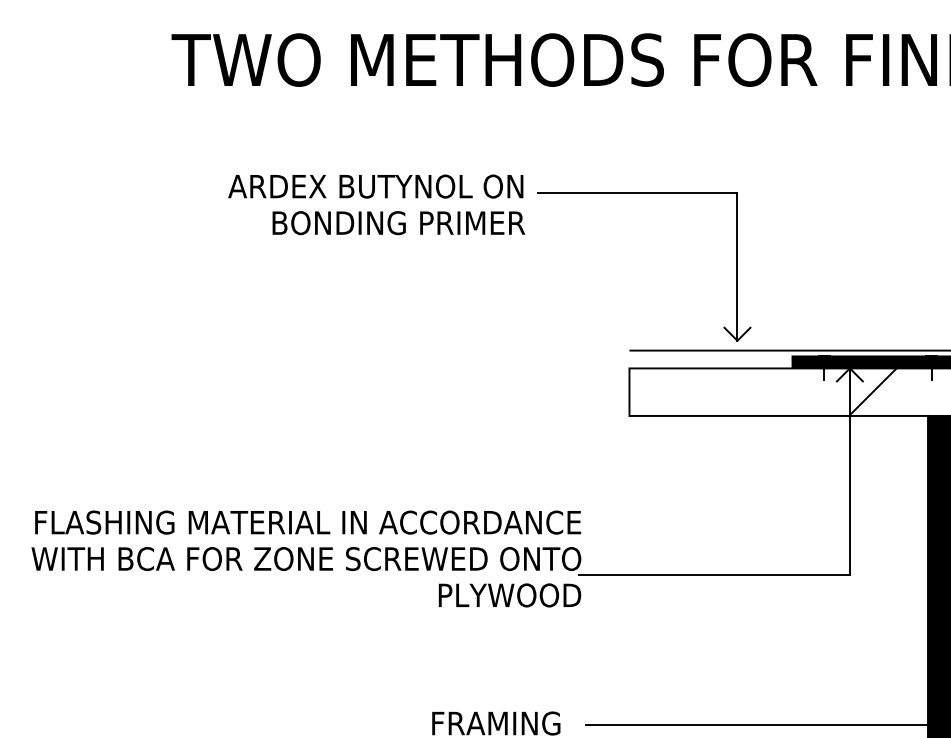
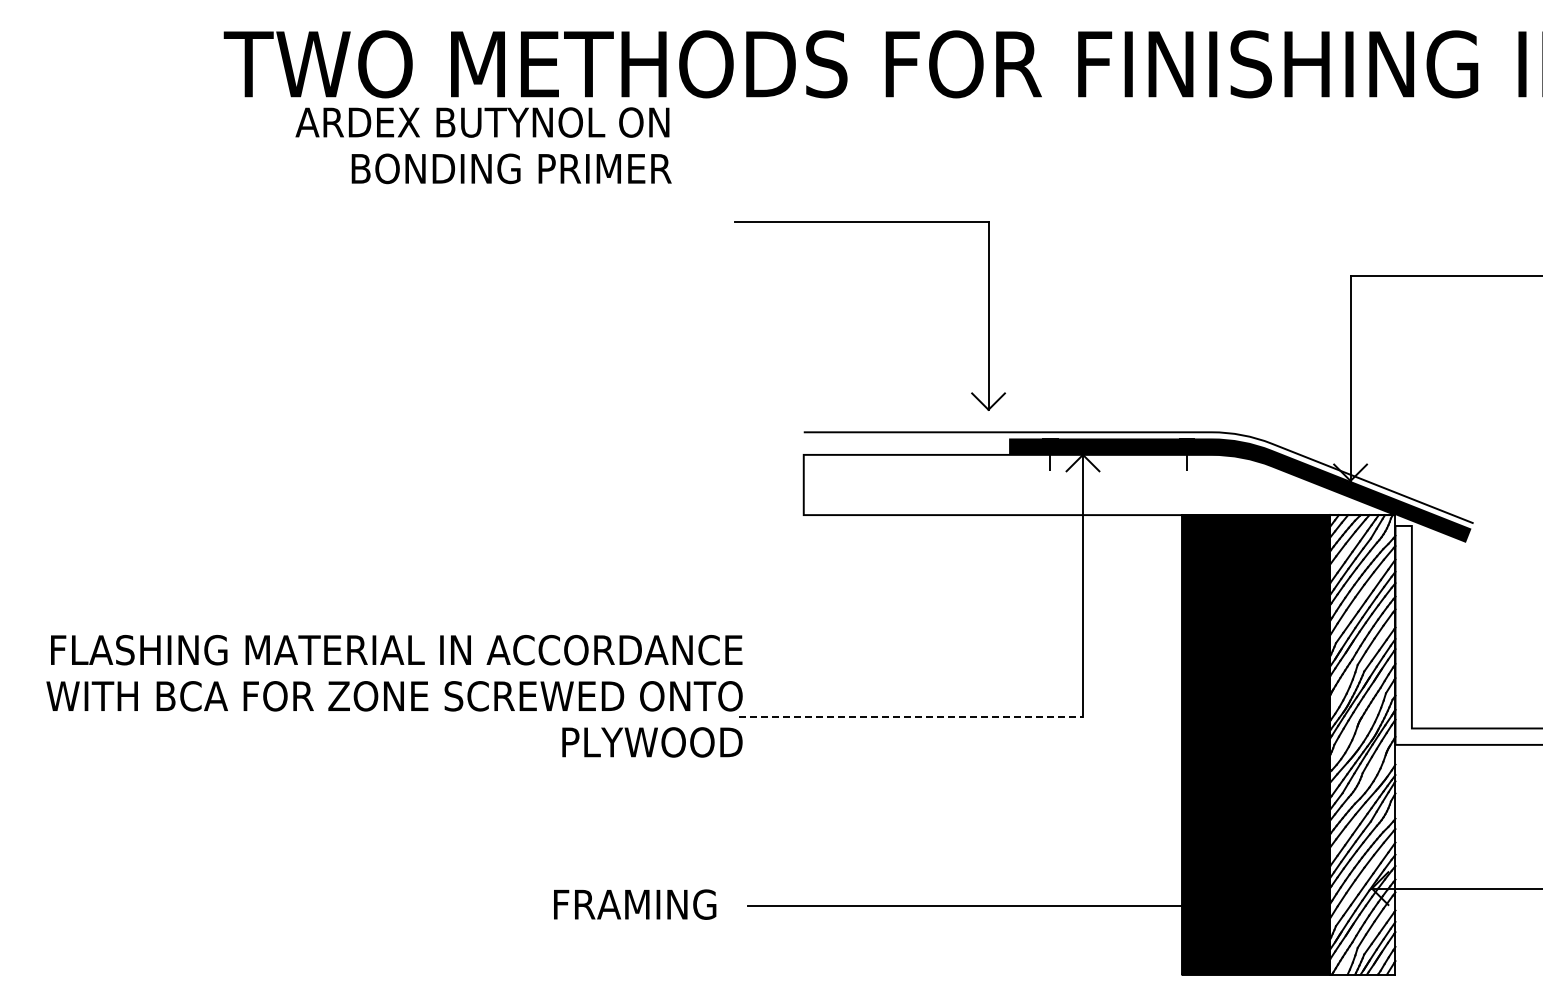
part: (643, 192) -> (869, 222), moved
text: (376, 204) -> (483, 145), moved
hatch: (872, 391) -> (1111, 484), removed
line: (714, 575) -> (911, 717), solid -> dashed

